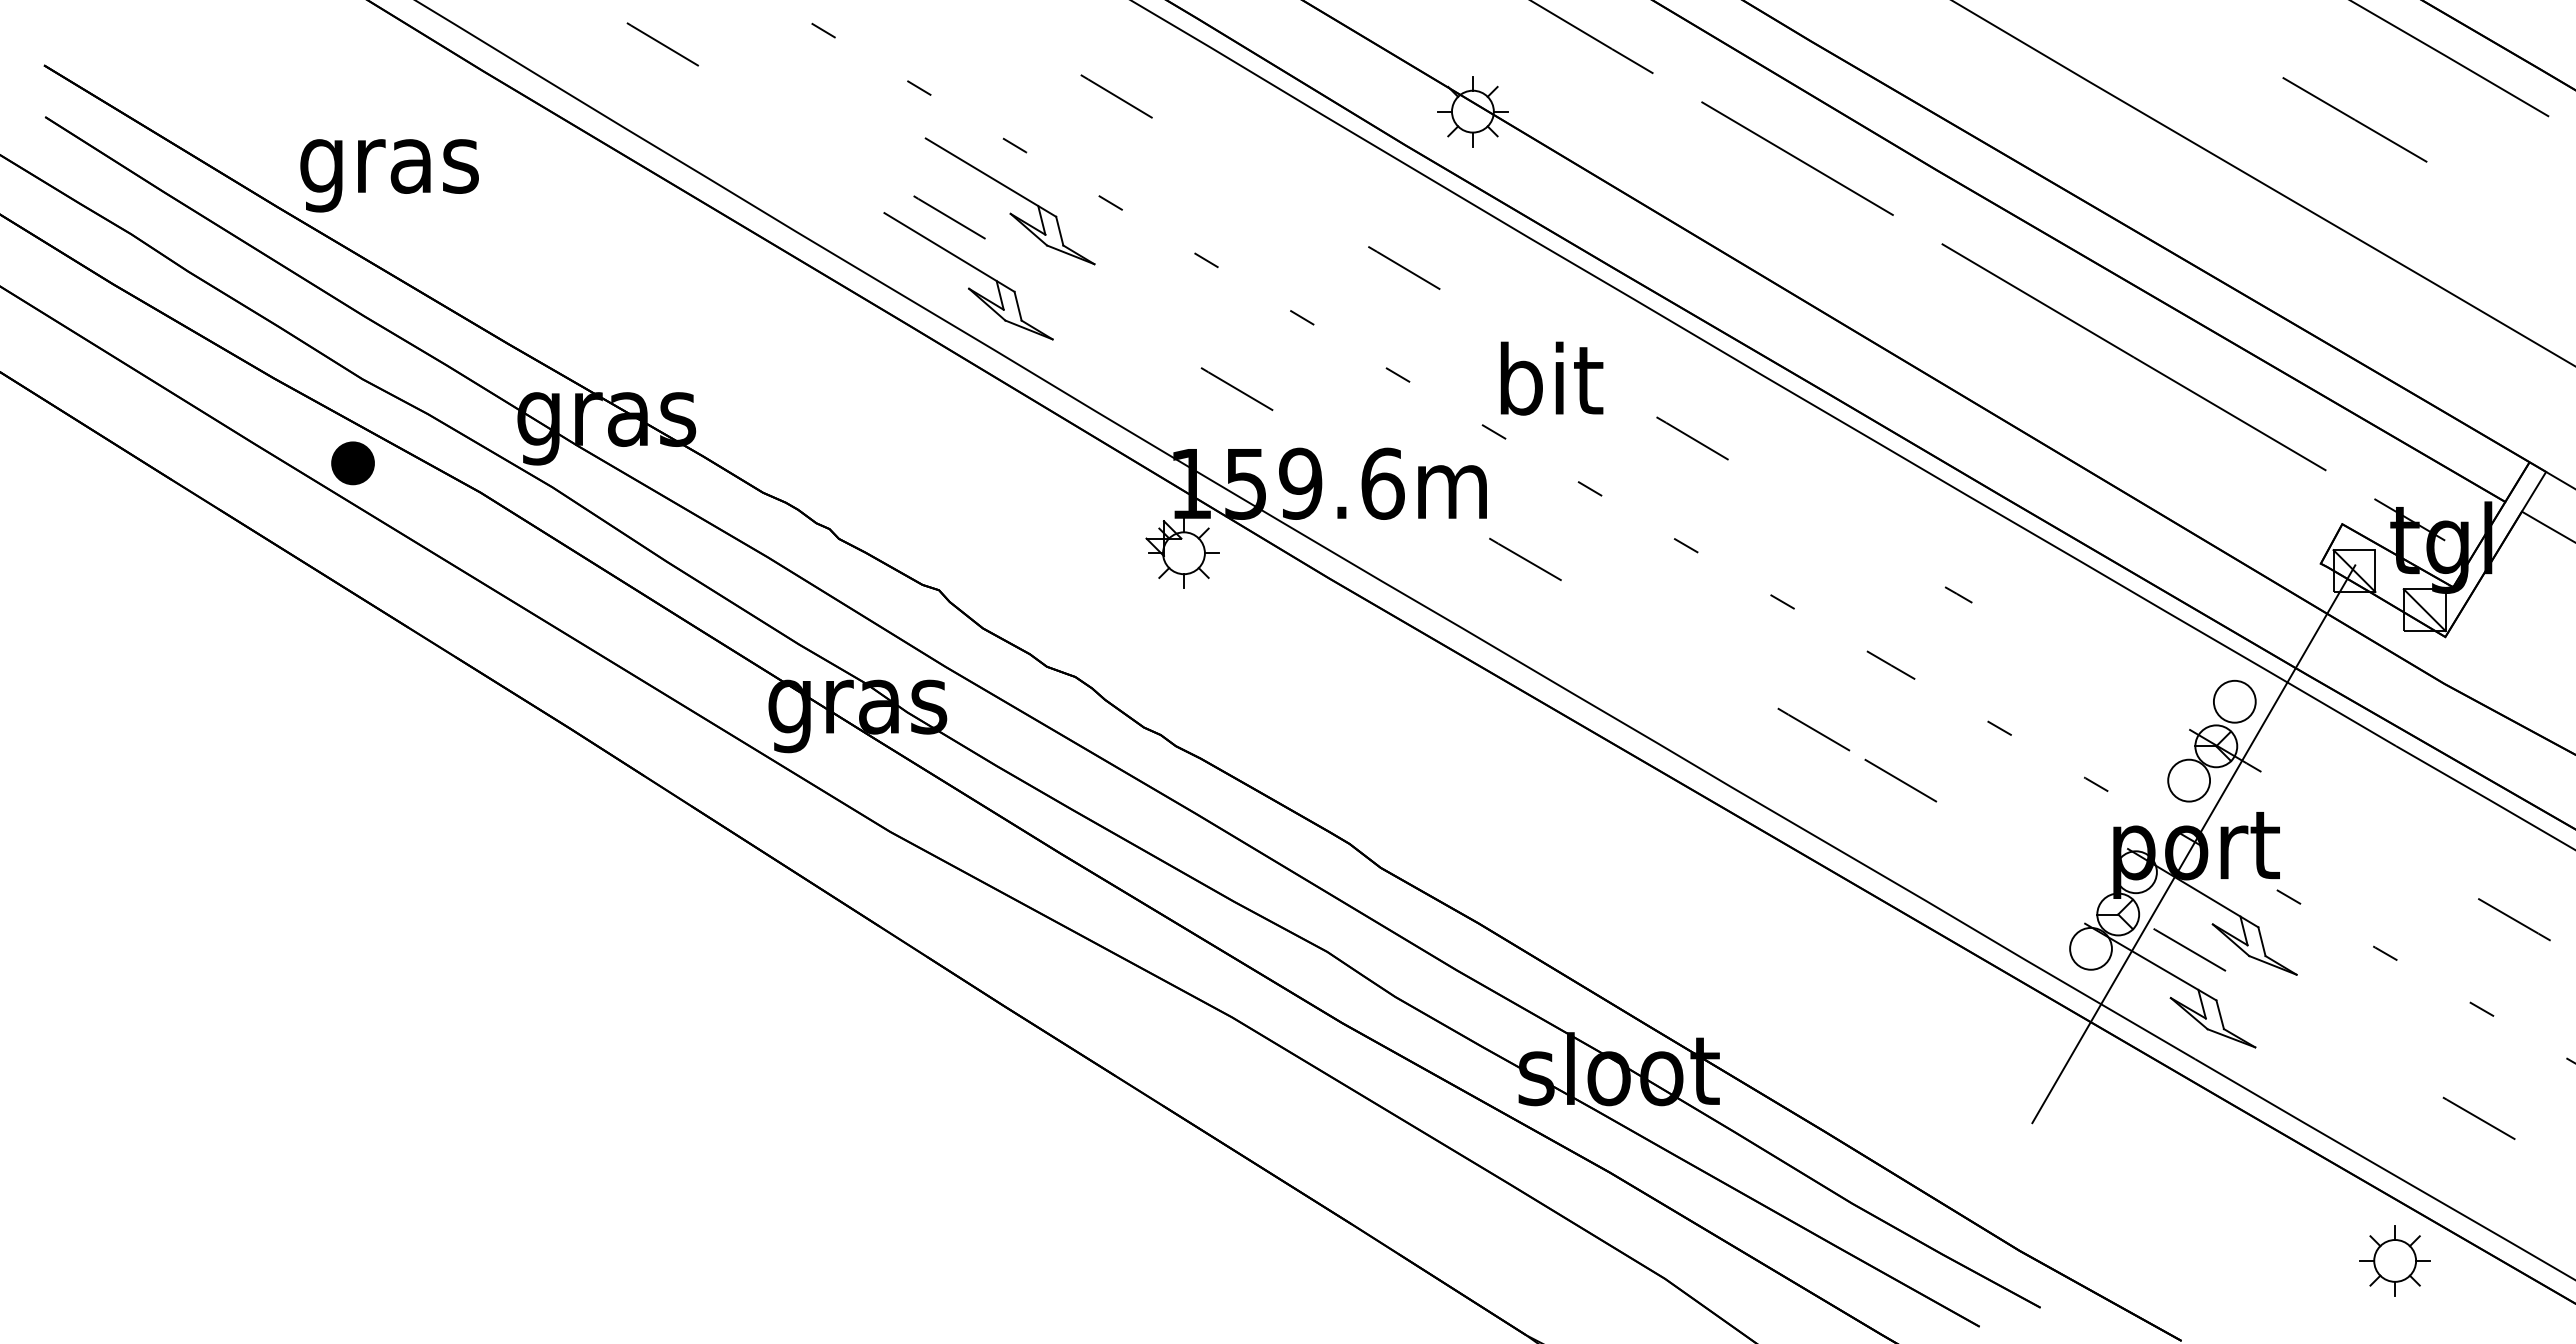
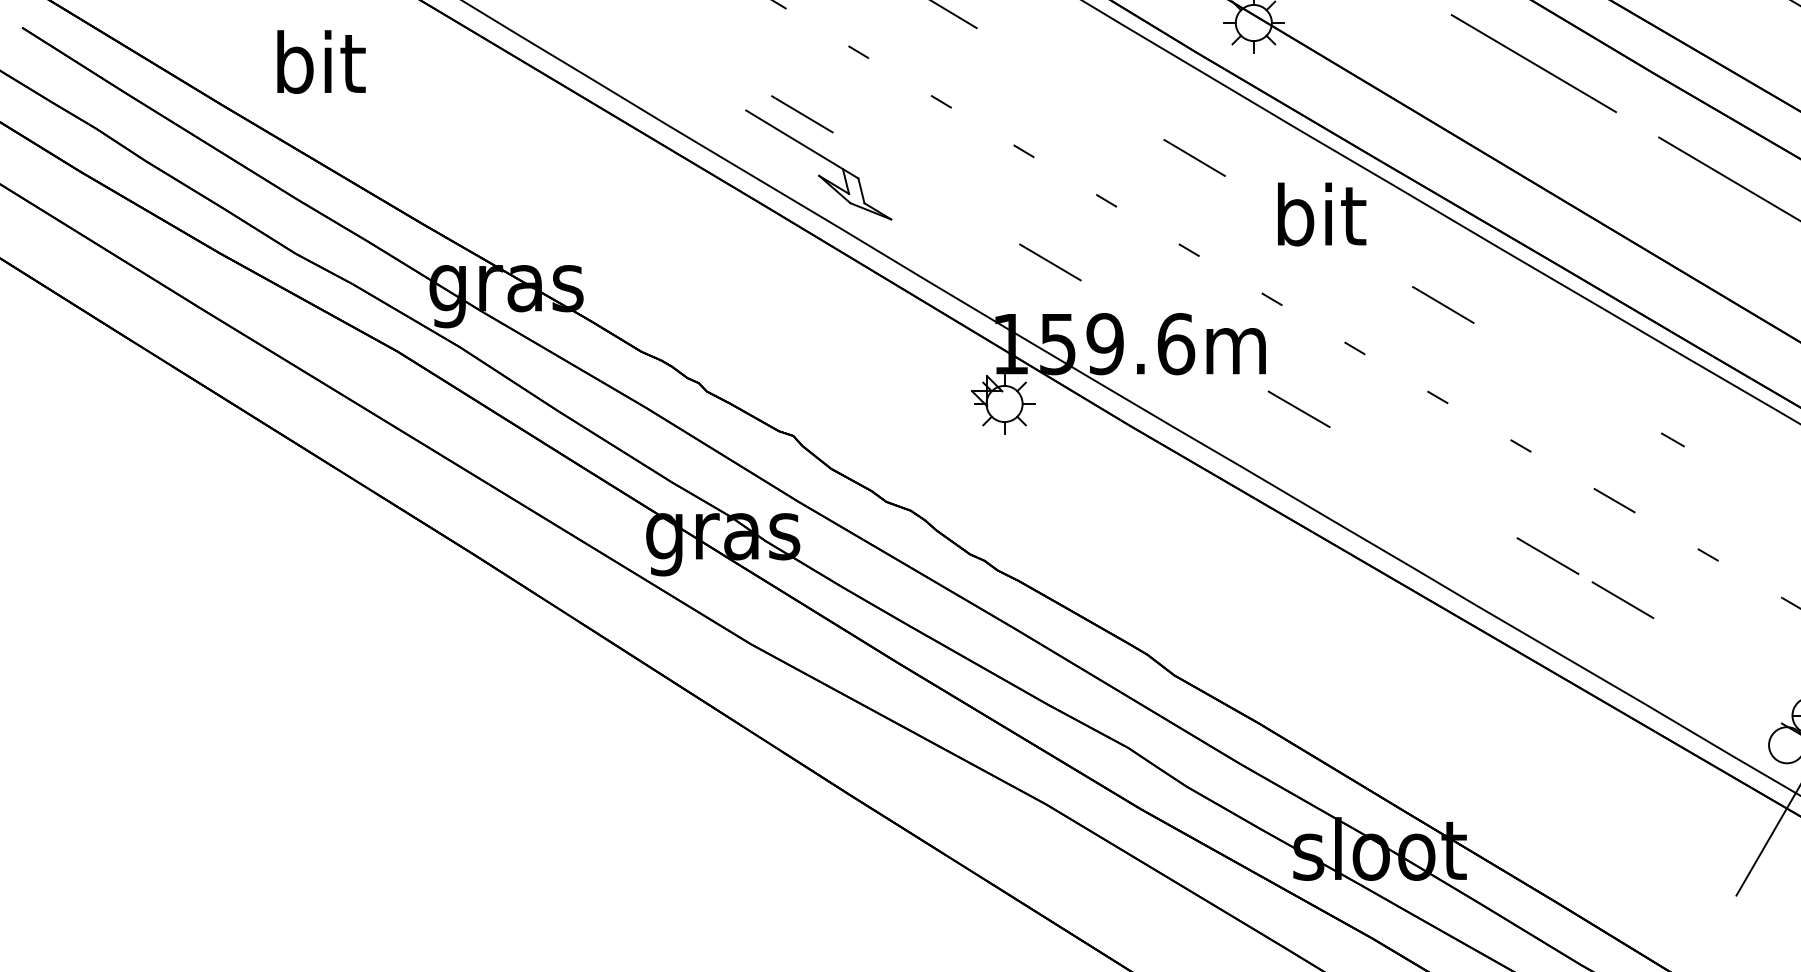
text: (389, 166) -> (319, 70), gras -> bit
part: (1013, 192) -> (857, 92), removed
text: (1551, 378) -> (1321, 214), moved
part: (352, 463) -> (287, 326), removed

